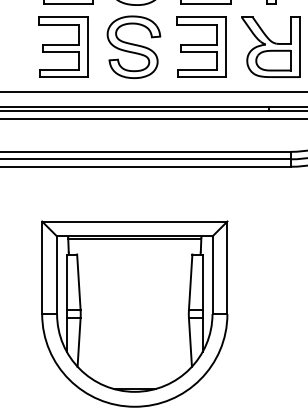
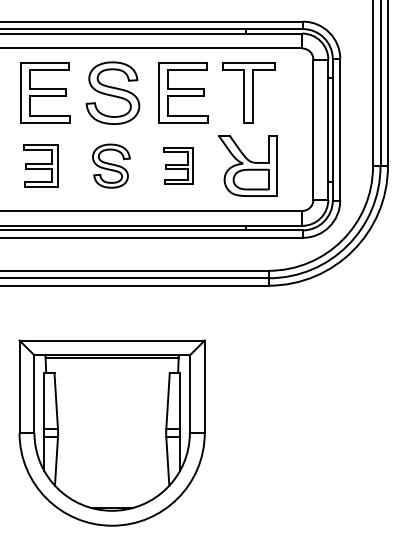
part: (63, 46) -> (40, 165), size x0.7
part: (134, 46) -> (111, 165), size x0.7
part: (201, 46) -> (178, 165), size x0.6

